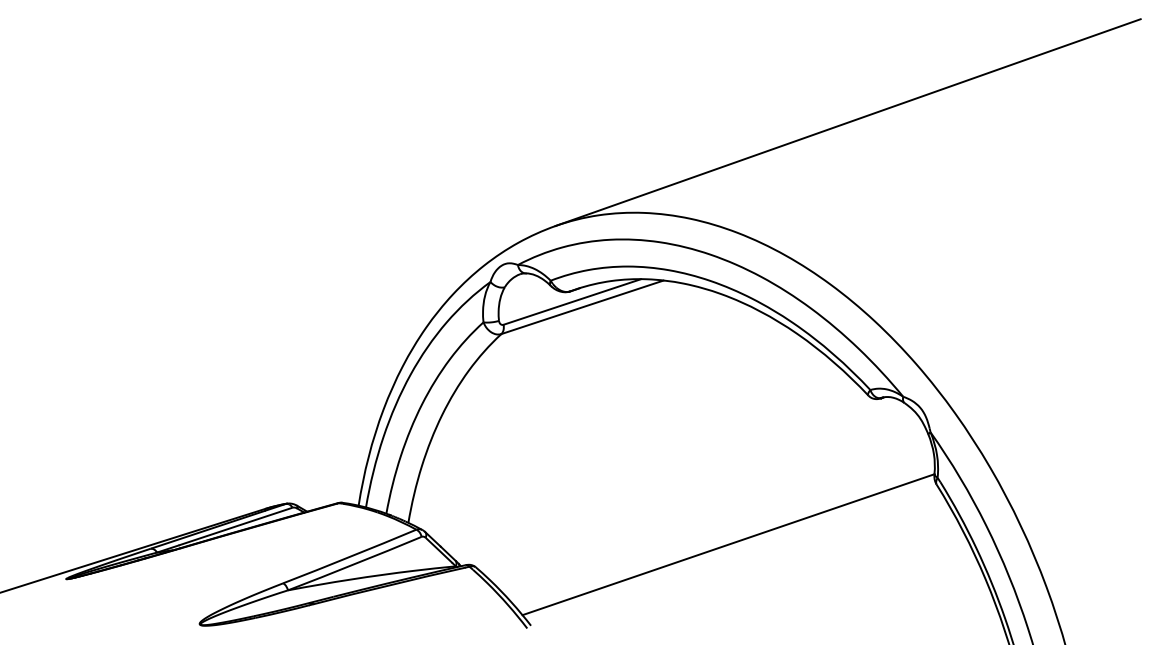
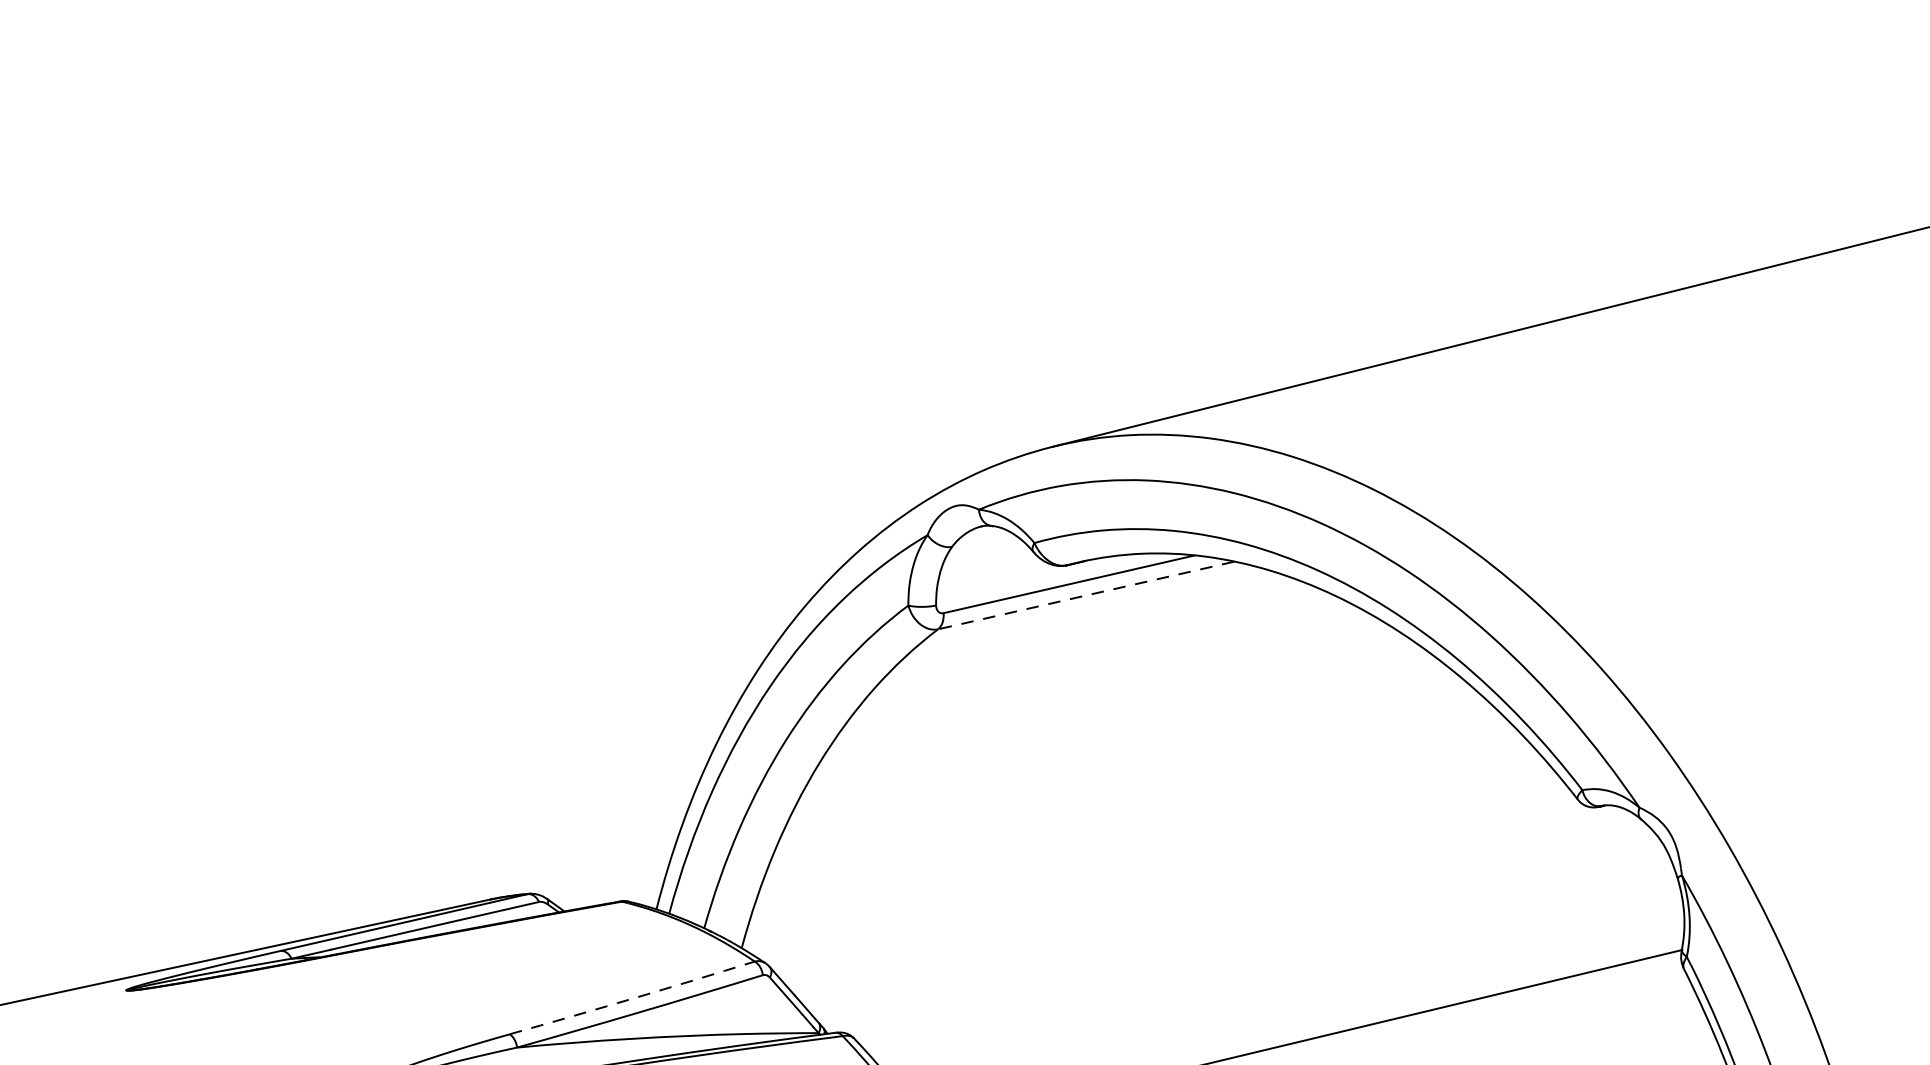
line: (581, 307) -> (1084, 595), solid -> dashed
arc: (349, 556) -> (631, 997), solid -> dashed

